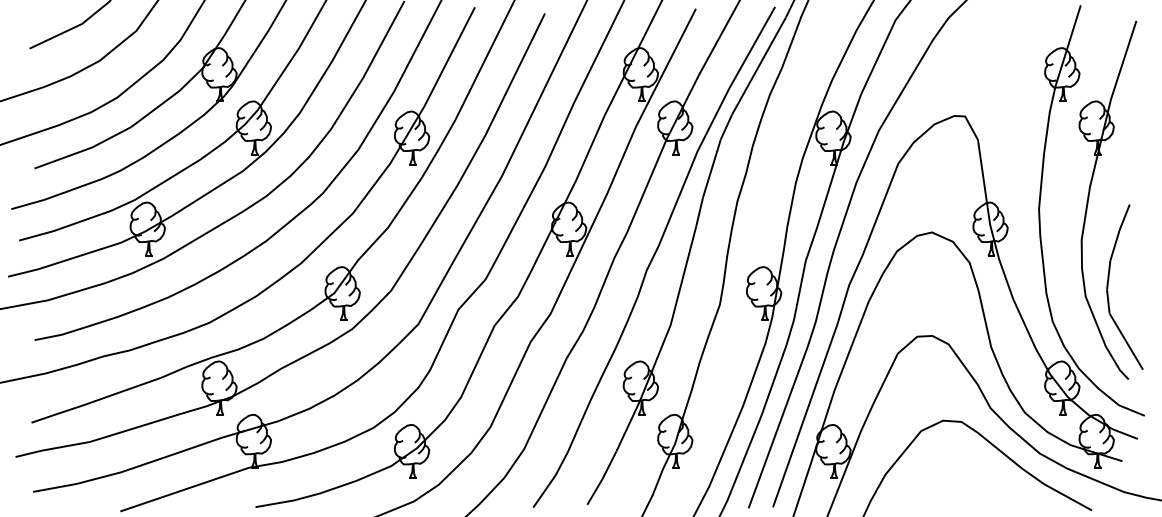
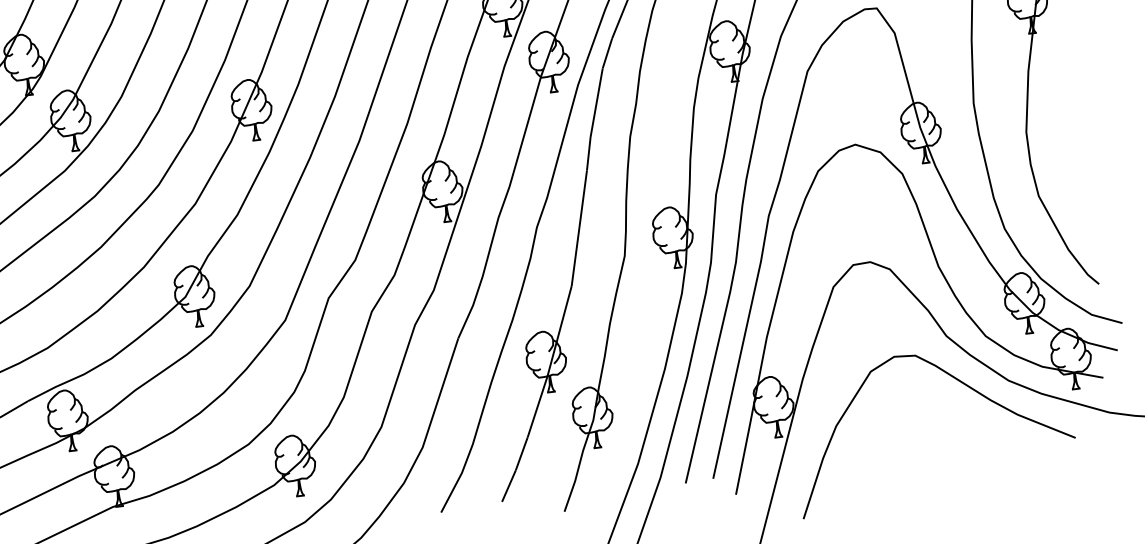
curve: (1108, 286) -> (1063, 181), removed

